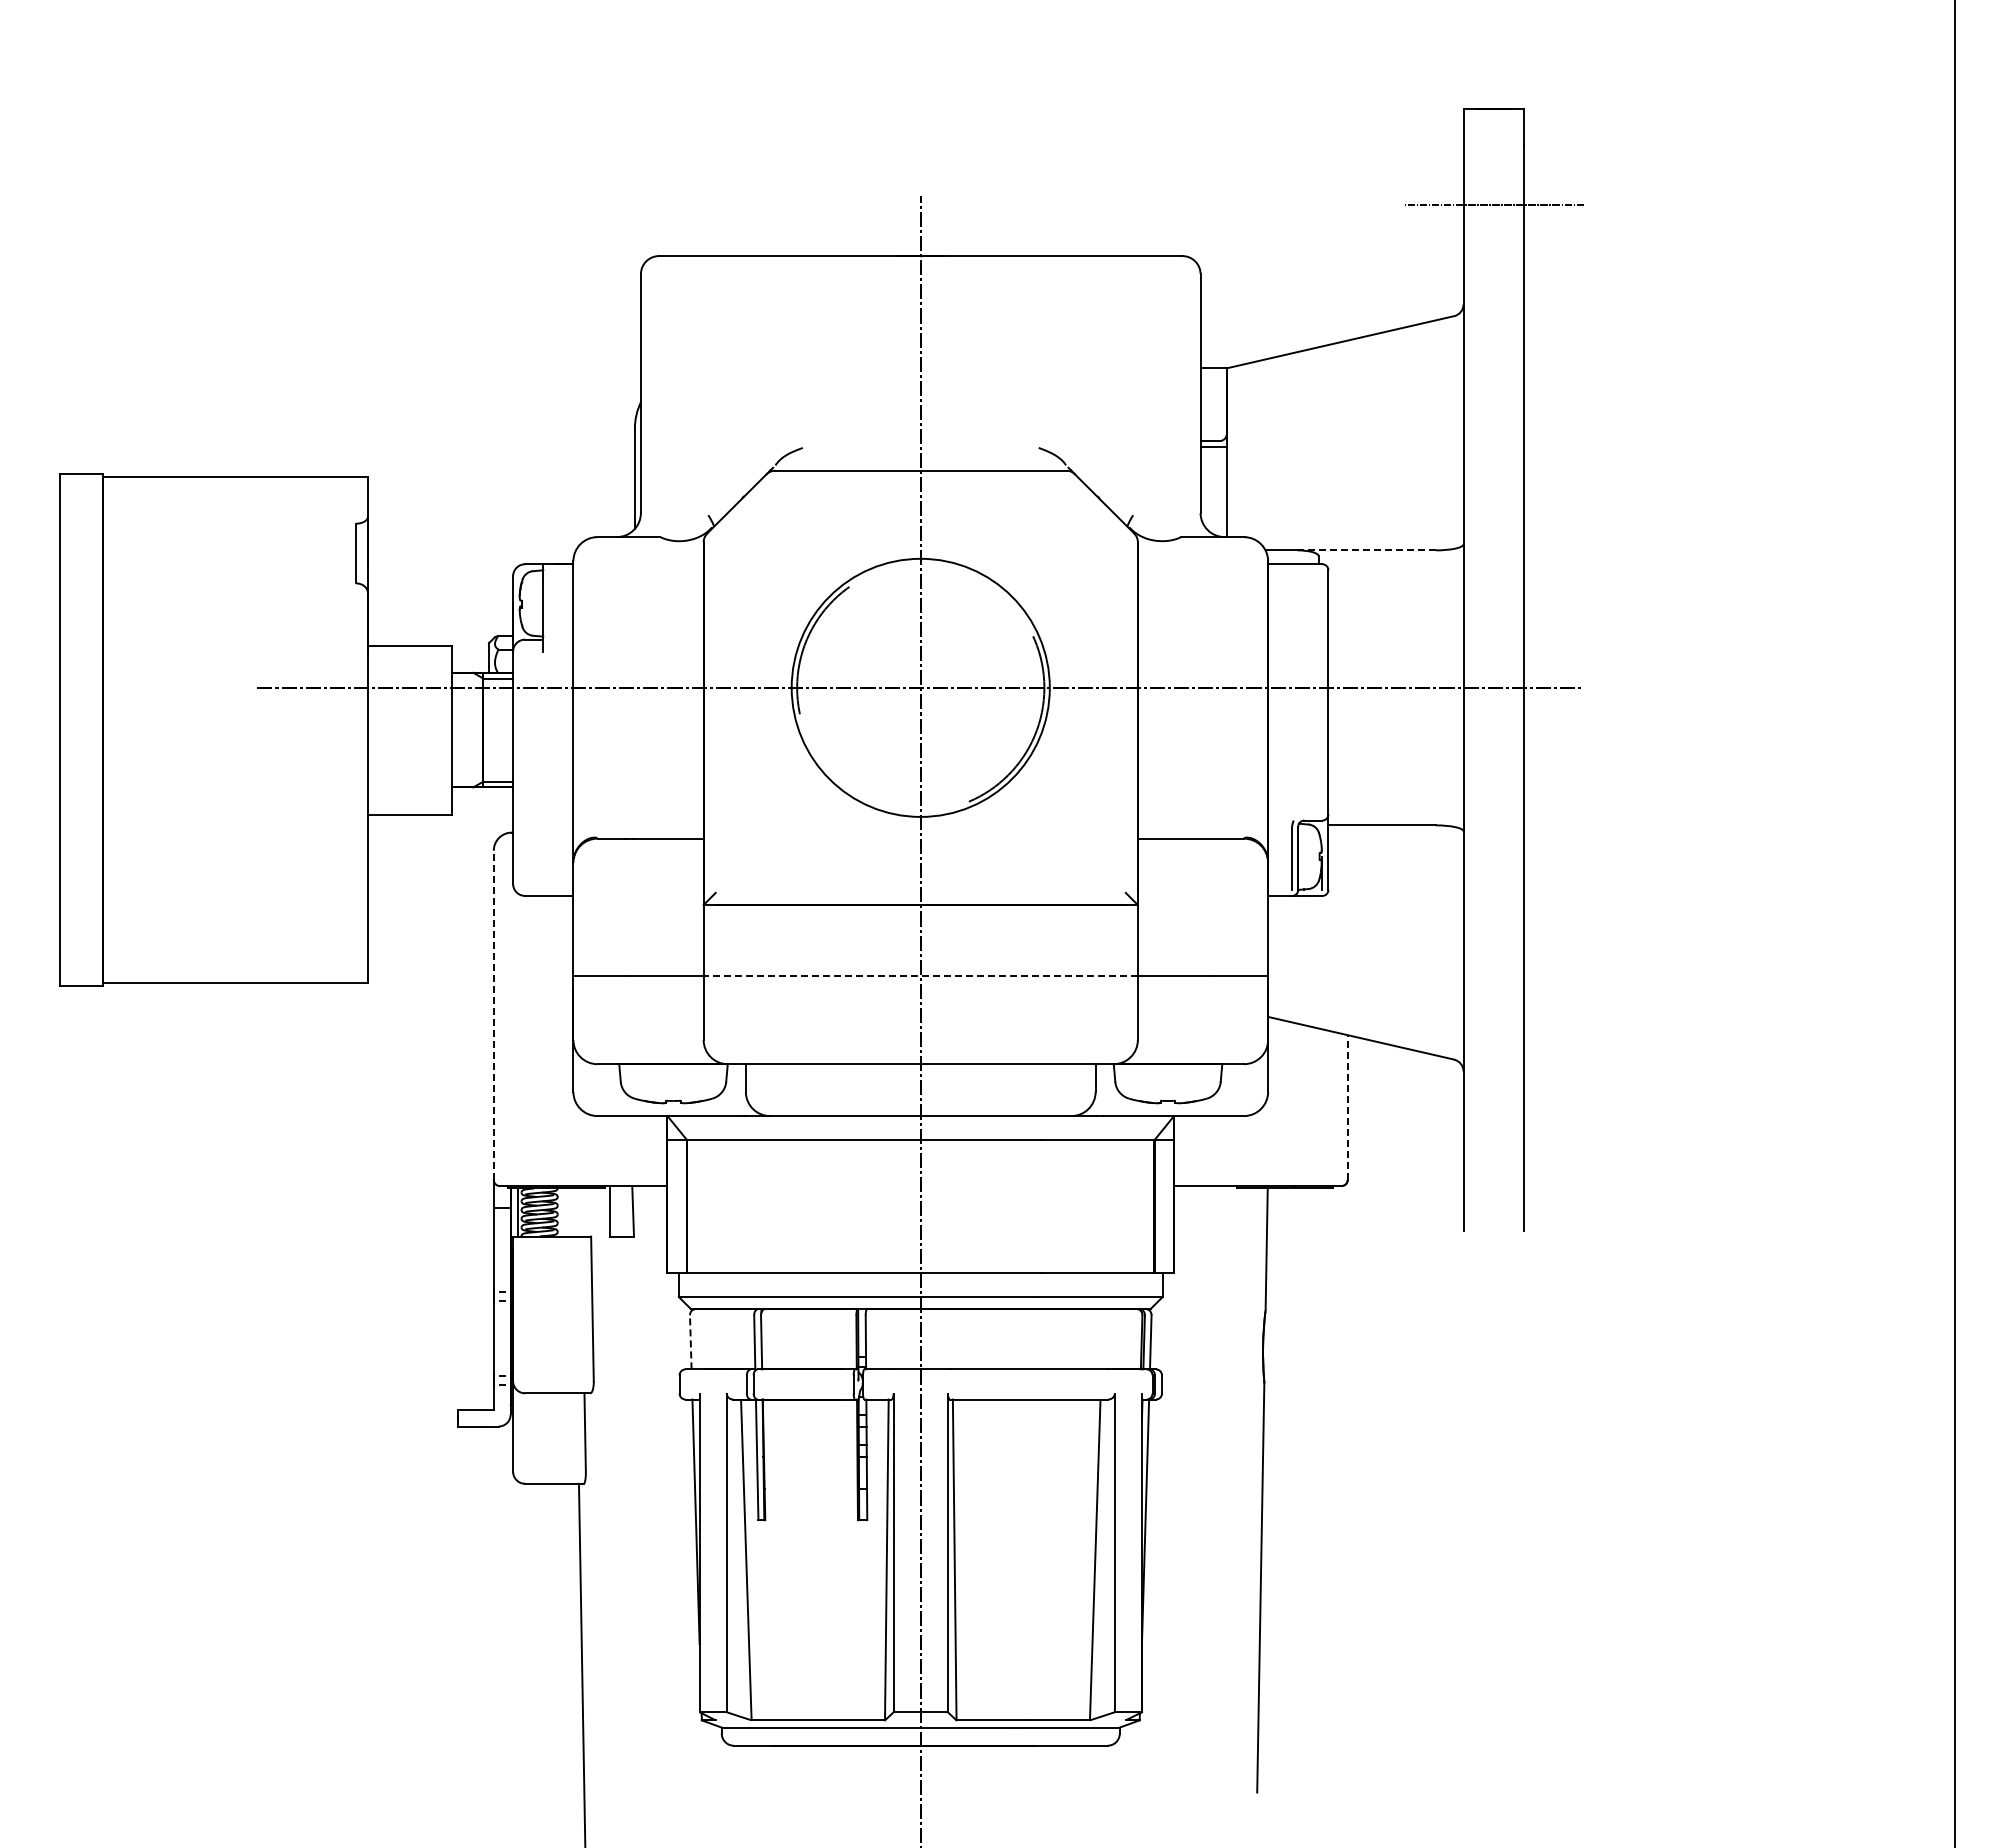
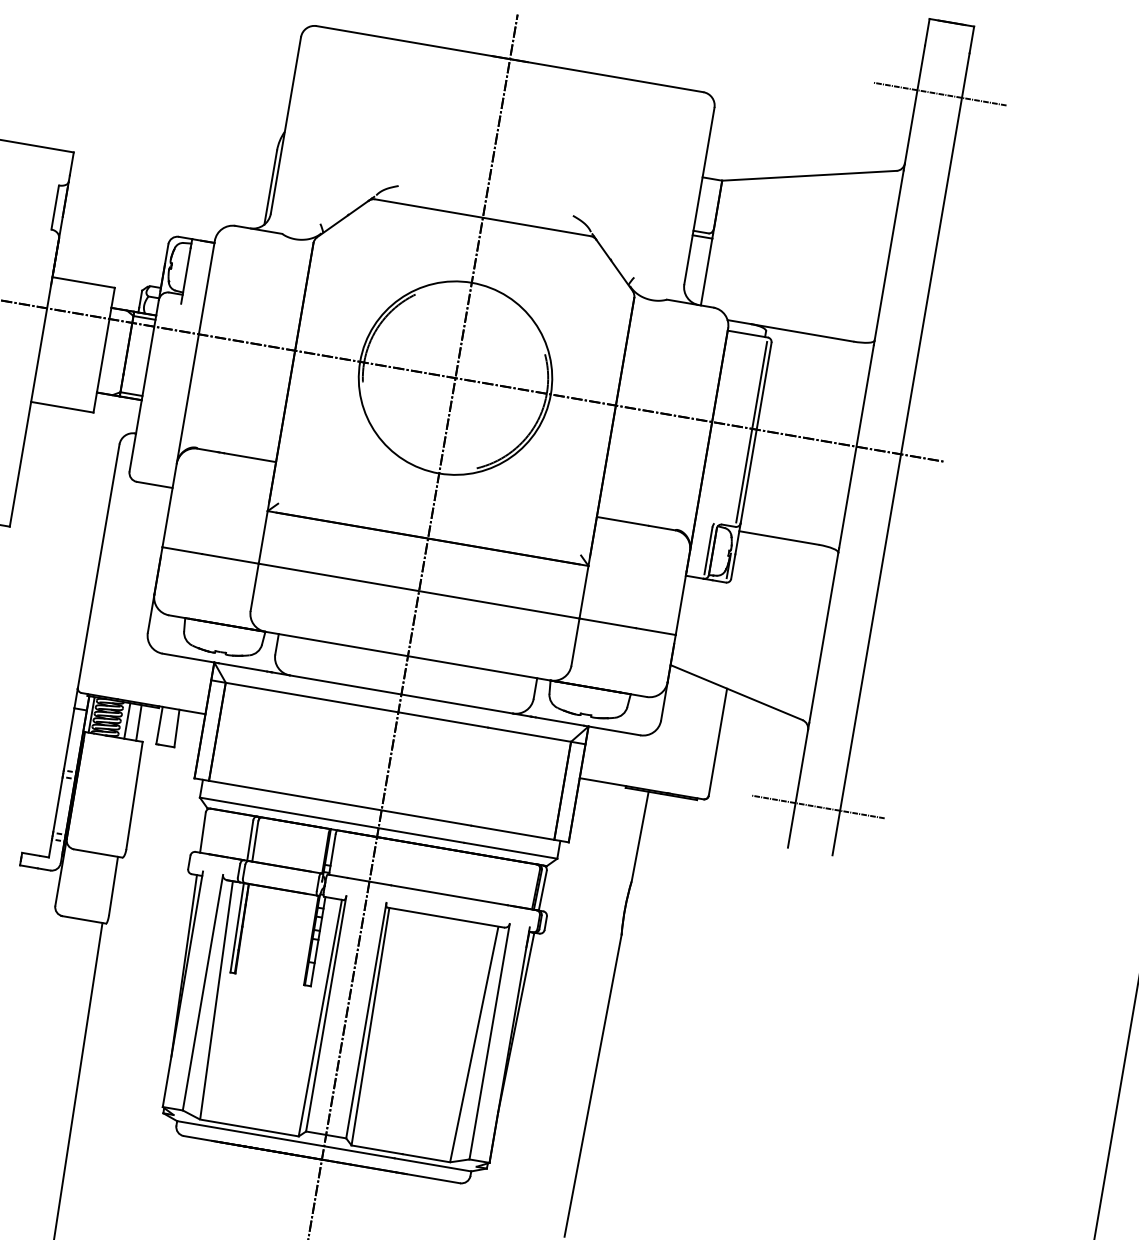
line: (1366, 550) -> (802, 332), dashed -> solid
line: (1322, 692) -> (751, 432), added
line: (920, 976) -> (418, 591), dashed -> solid
line: (493, 1015) -> (98, 566), dashed -> solid
line: (1347, 1107) -> (717, 742), dashed -> solid
line: (1493, 1170) -> (817, 807), added
line: (566, 1212) -> (127, 720), added
line: (581, 1212) -> (138, 722), added
line: (690, 1341) -> (202, 831), dashed -> solid

